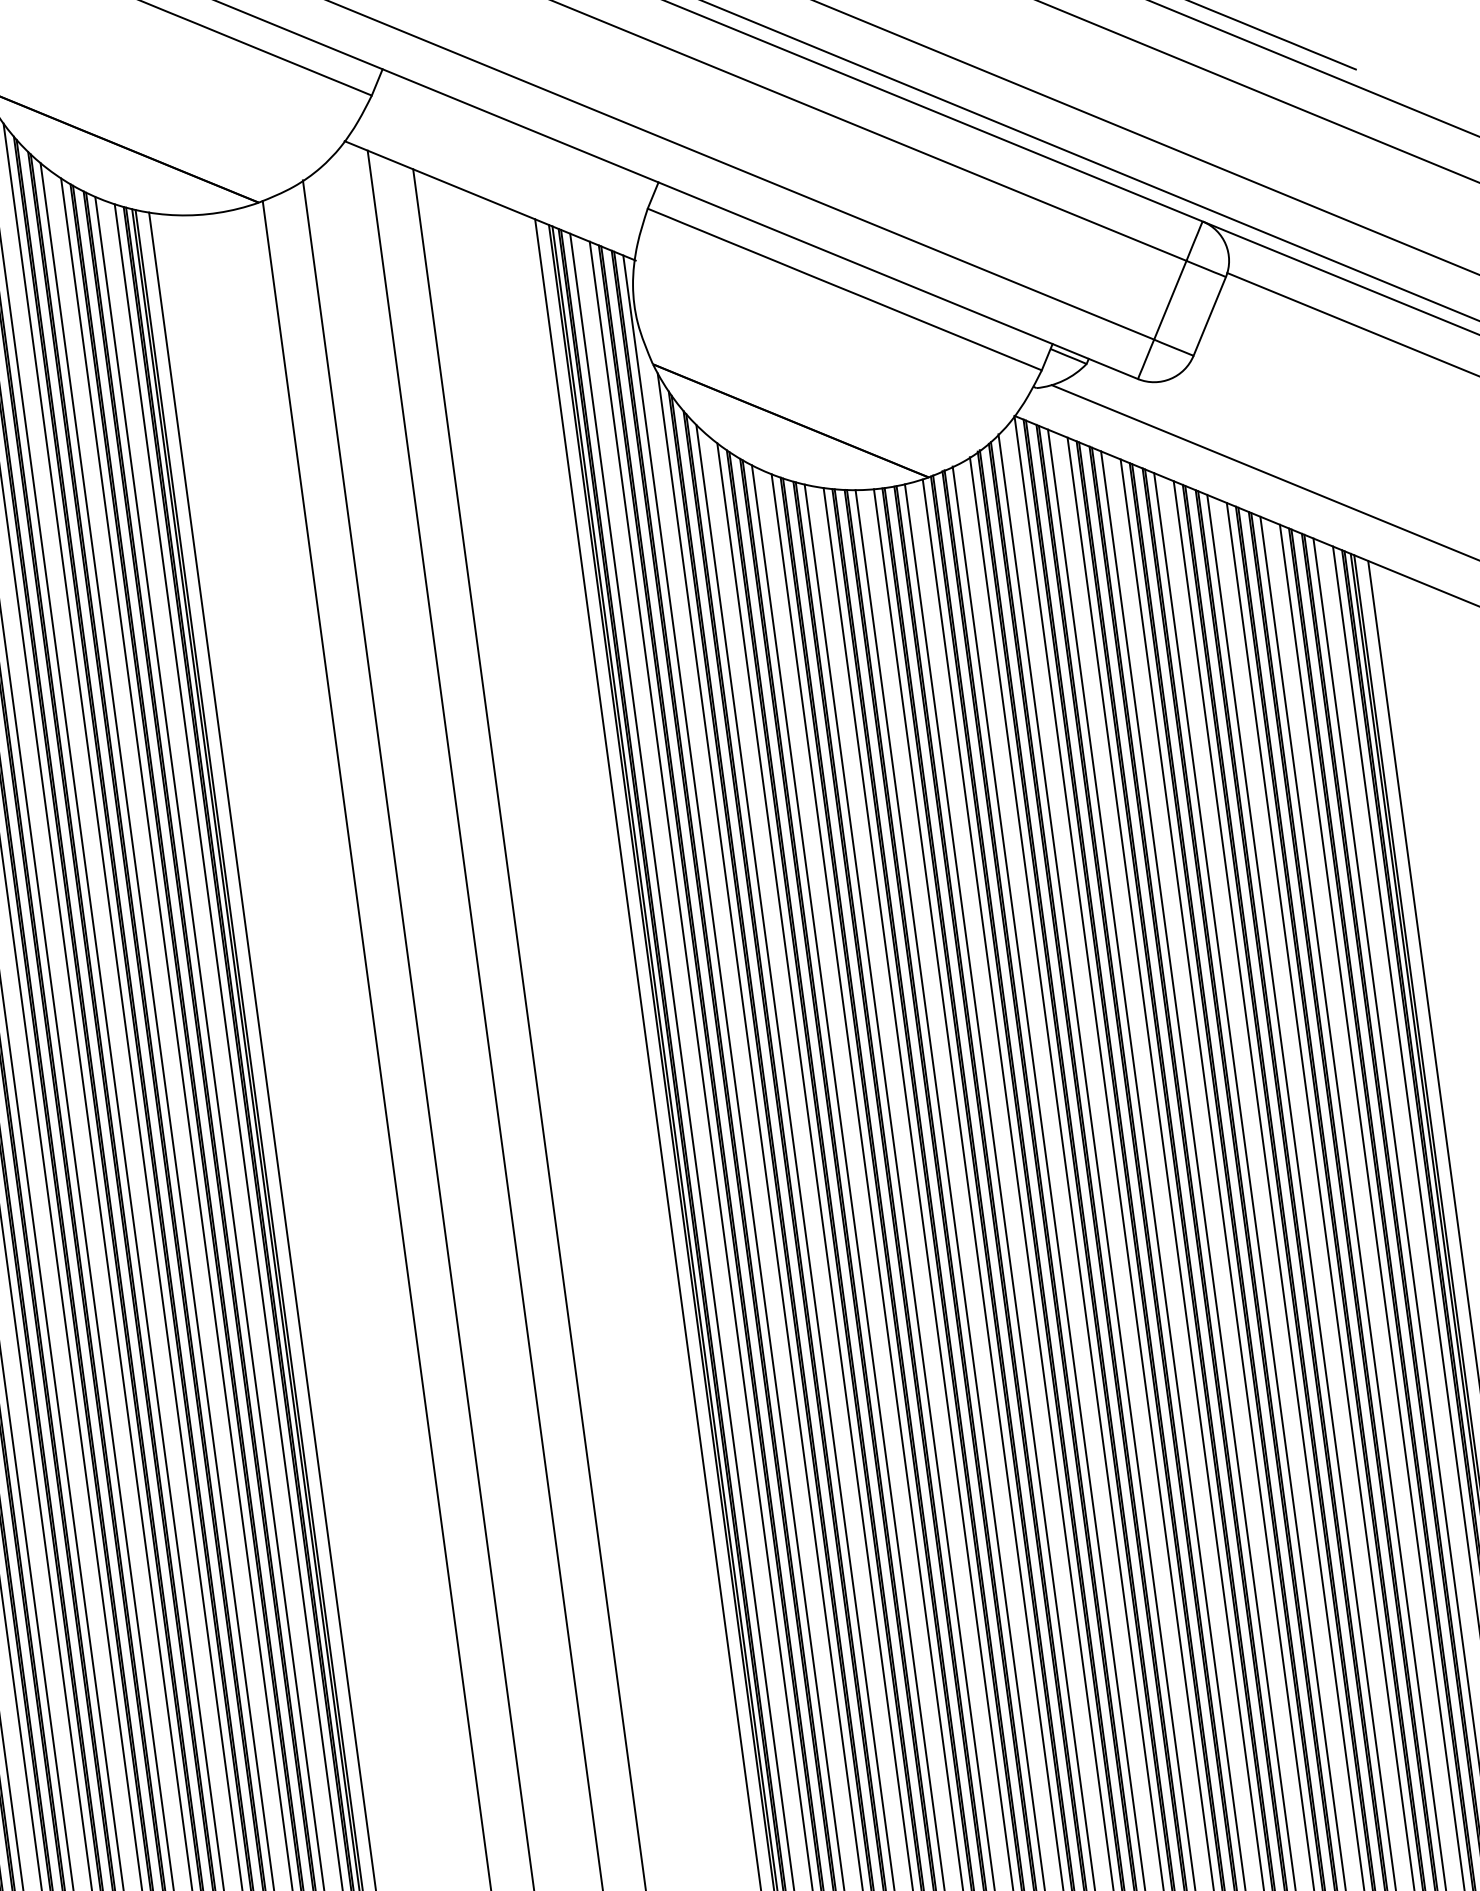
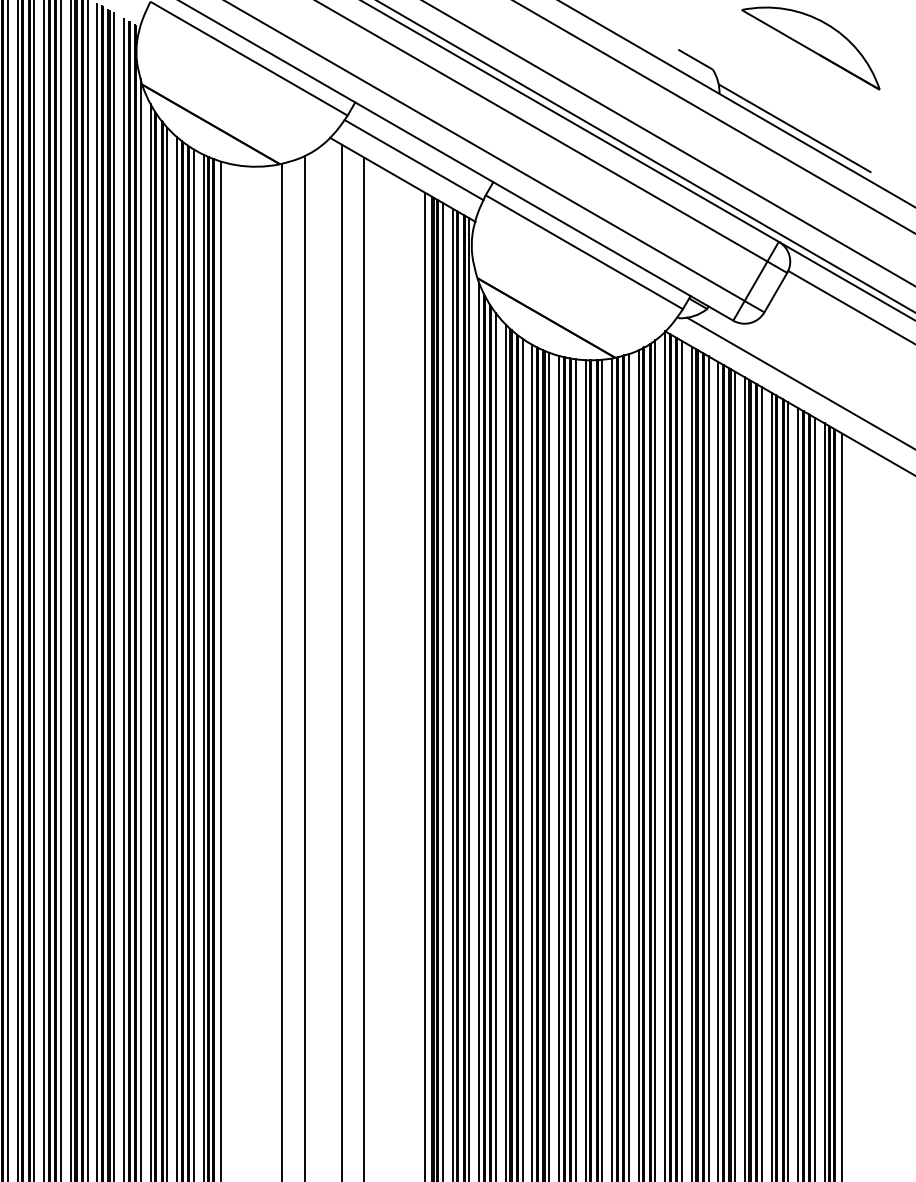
line: (505, 162) -> (413, 160), added

